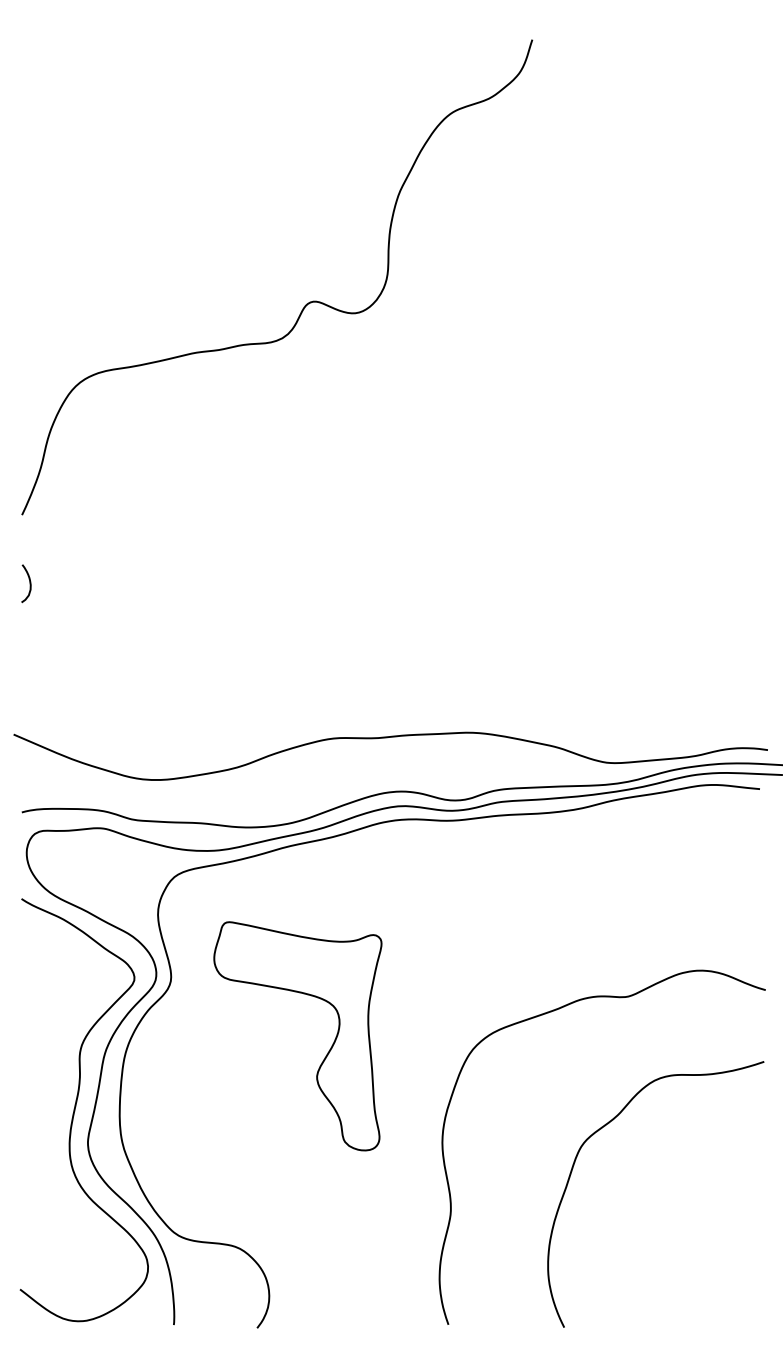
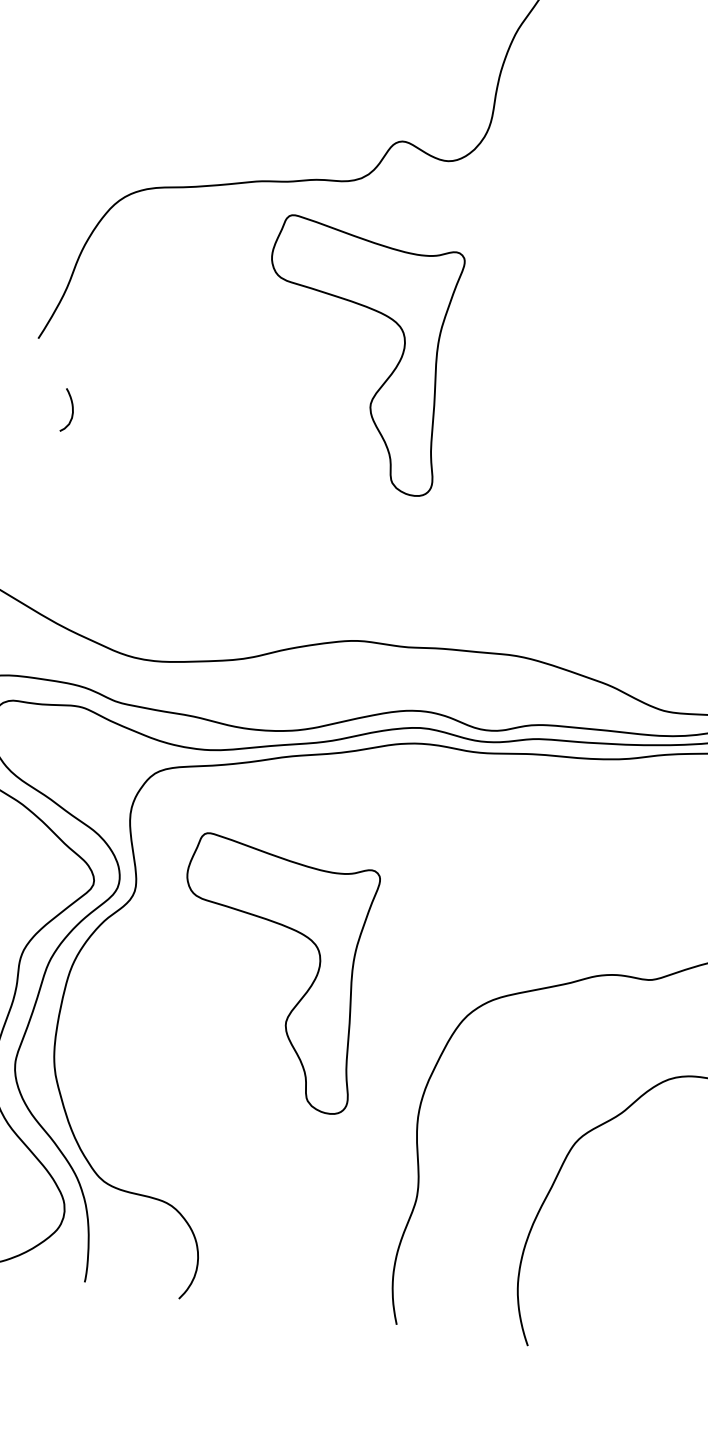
part: (327, 508) -> (386, 378), added
curve: (29, 583) -> (71, 410), moved

